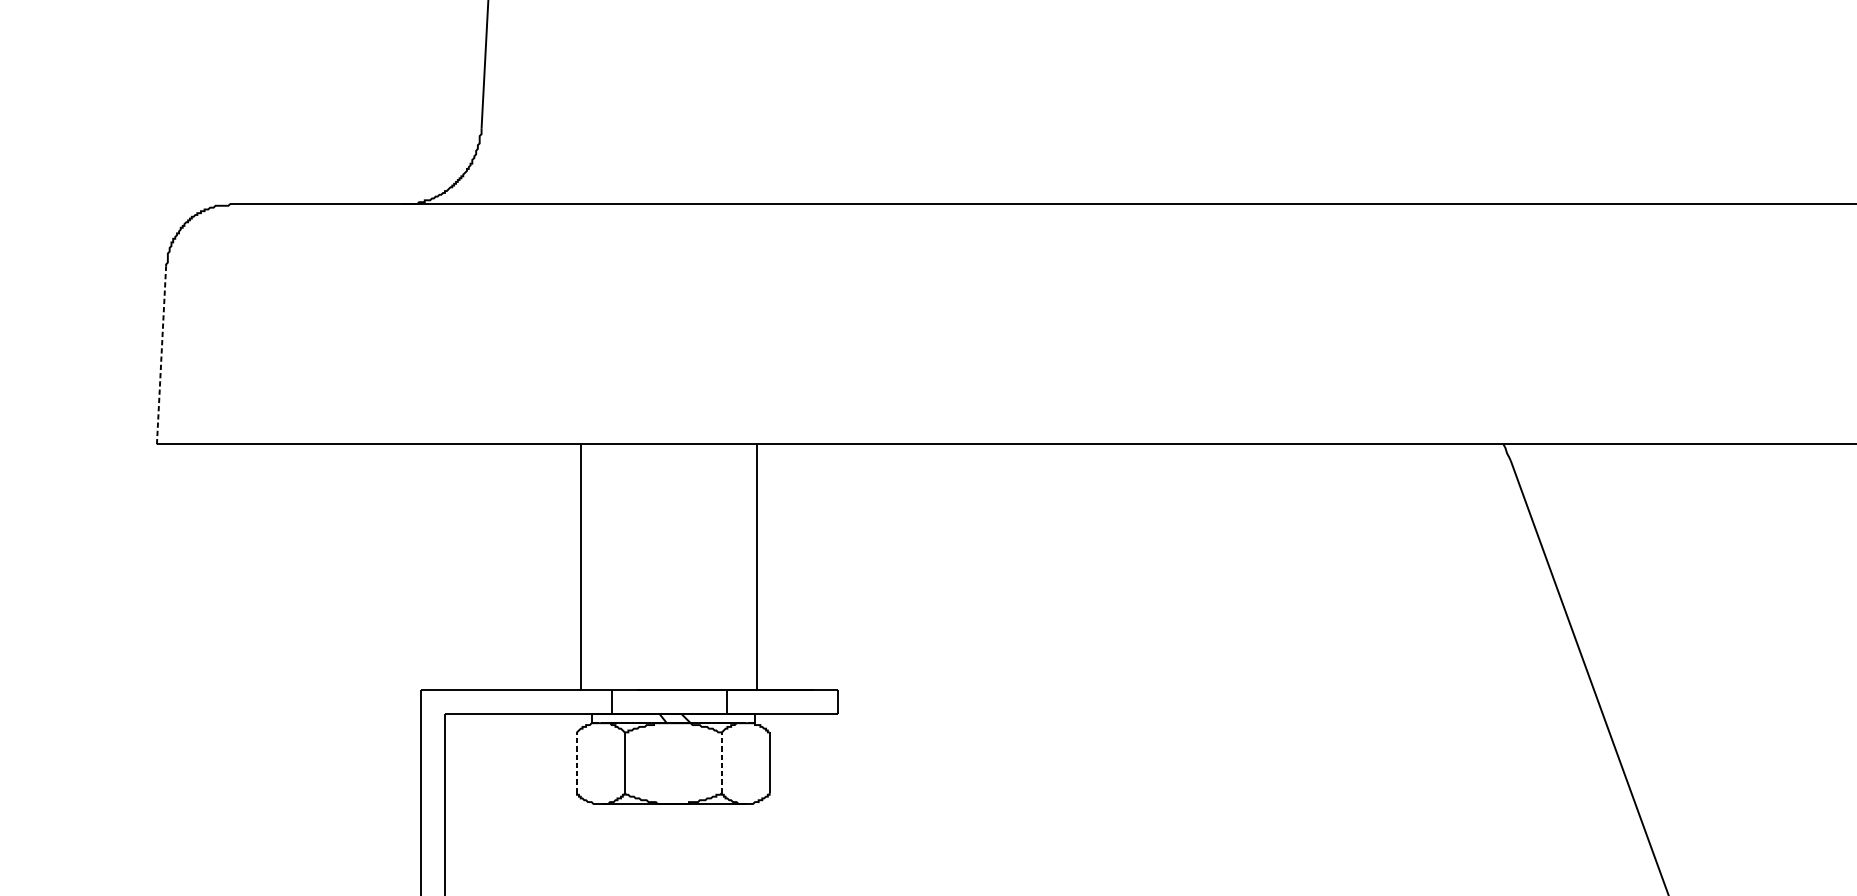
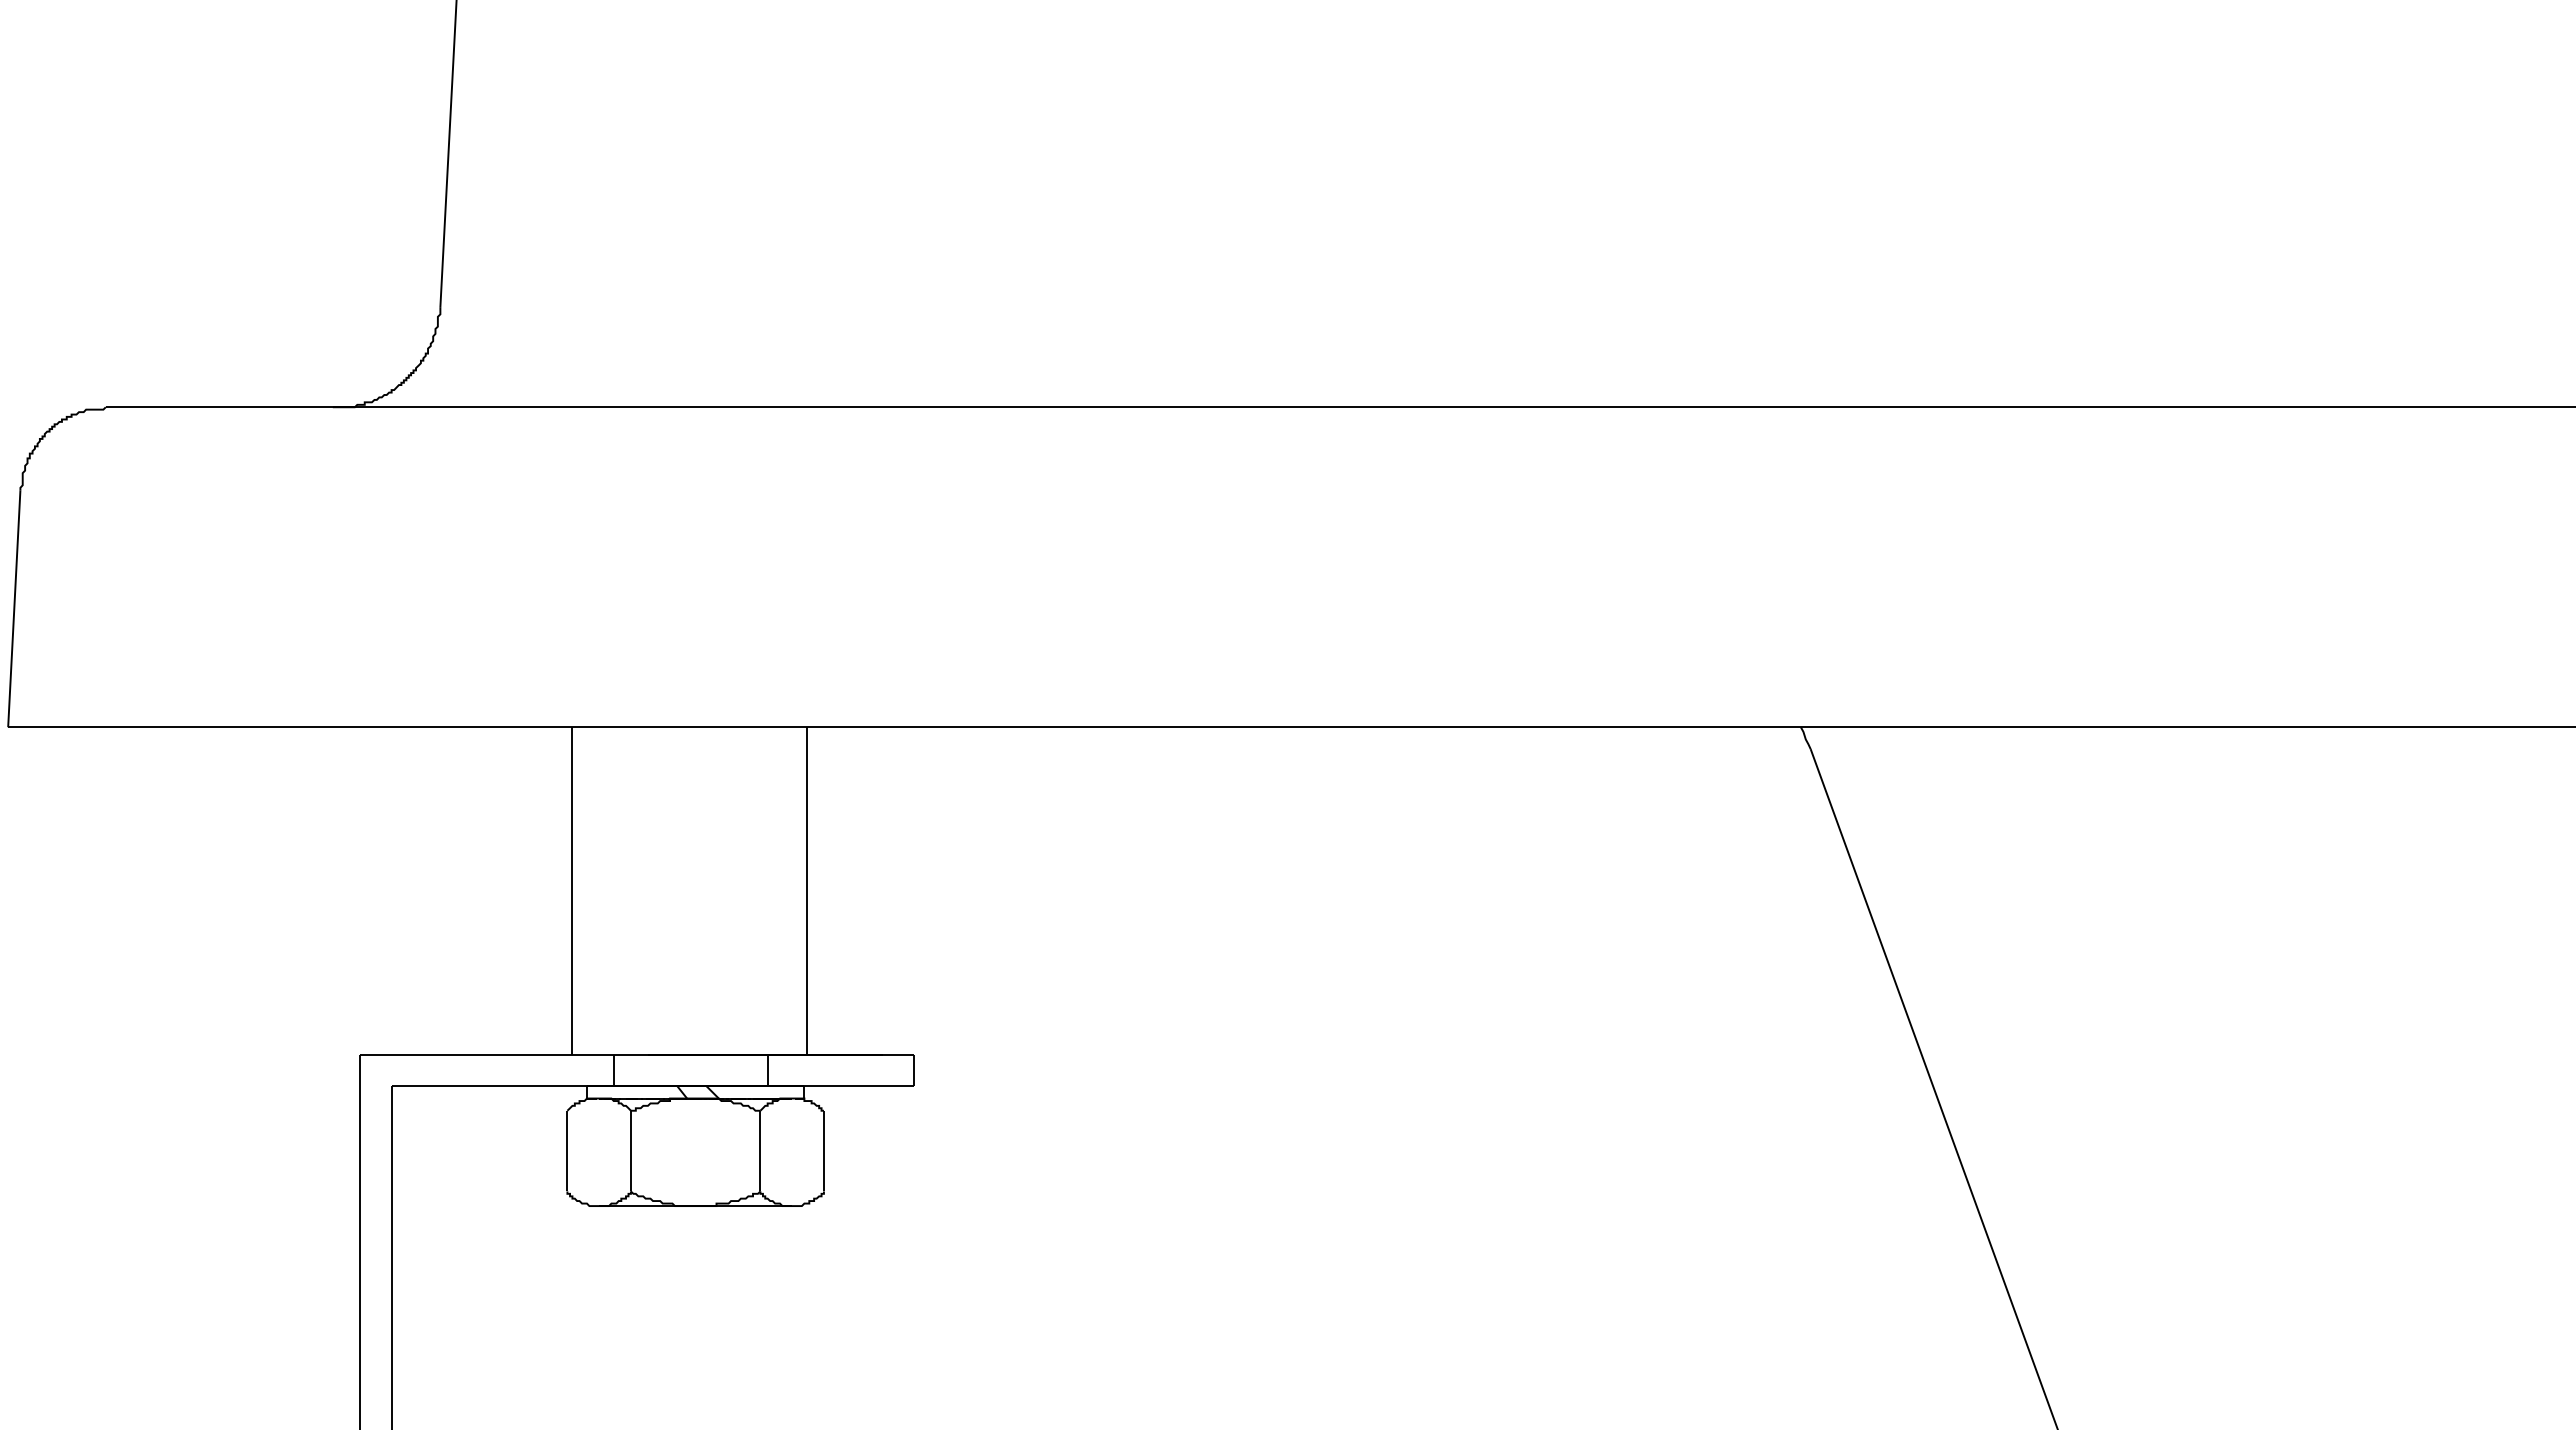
line: (161, 355) -> (14, 608), dashed -> solid
line: (577, 762) -> (567, 1150), dashed -> solid
line: (722, 762) -> (760, 1150), dashed -> solid

